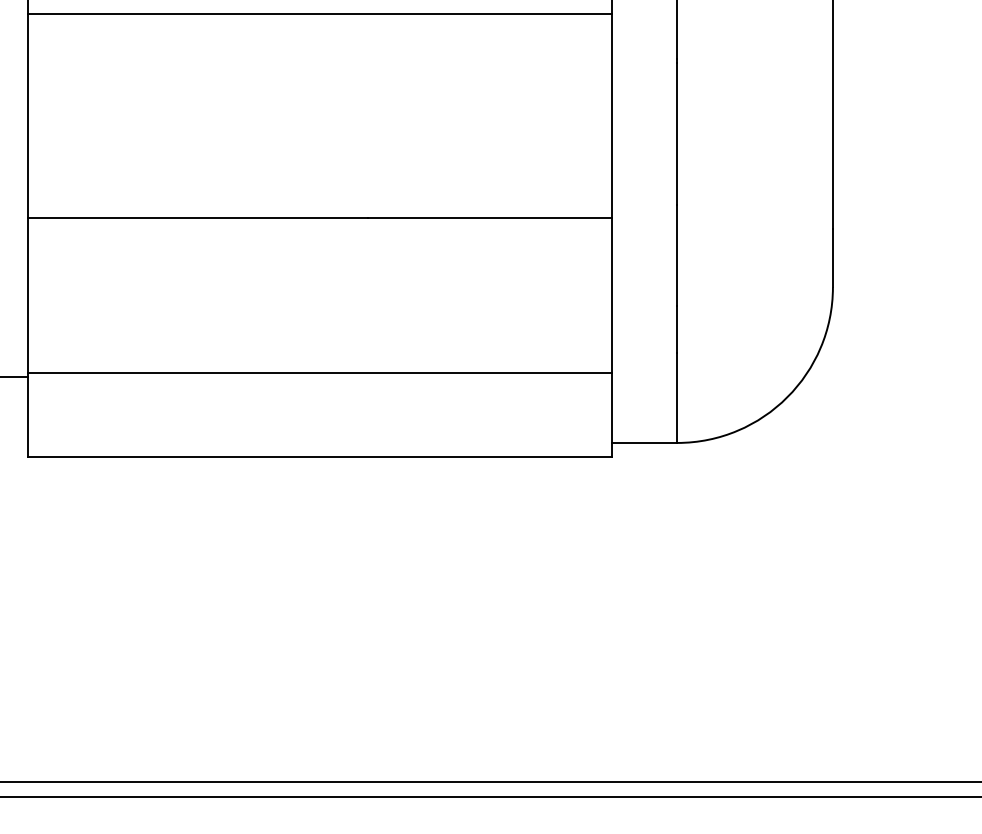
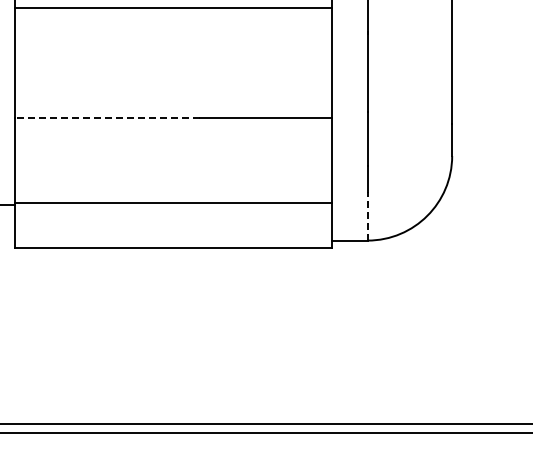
line: (198, 218) -> (107, 118), solid -> dashed
line: (677, 396) -> (367, 215), solid -> dashed

